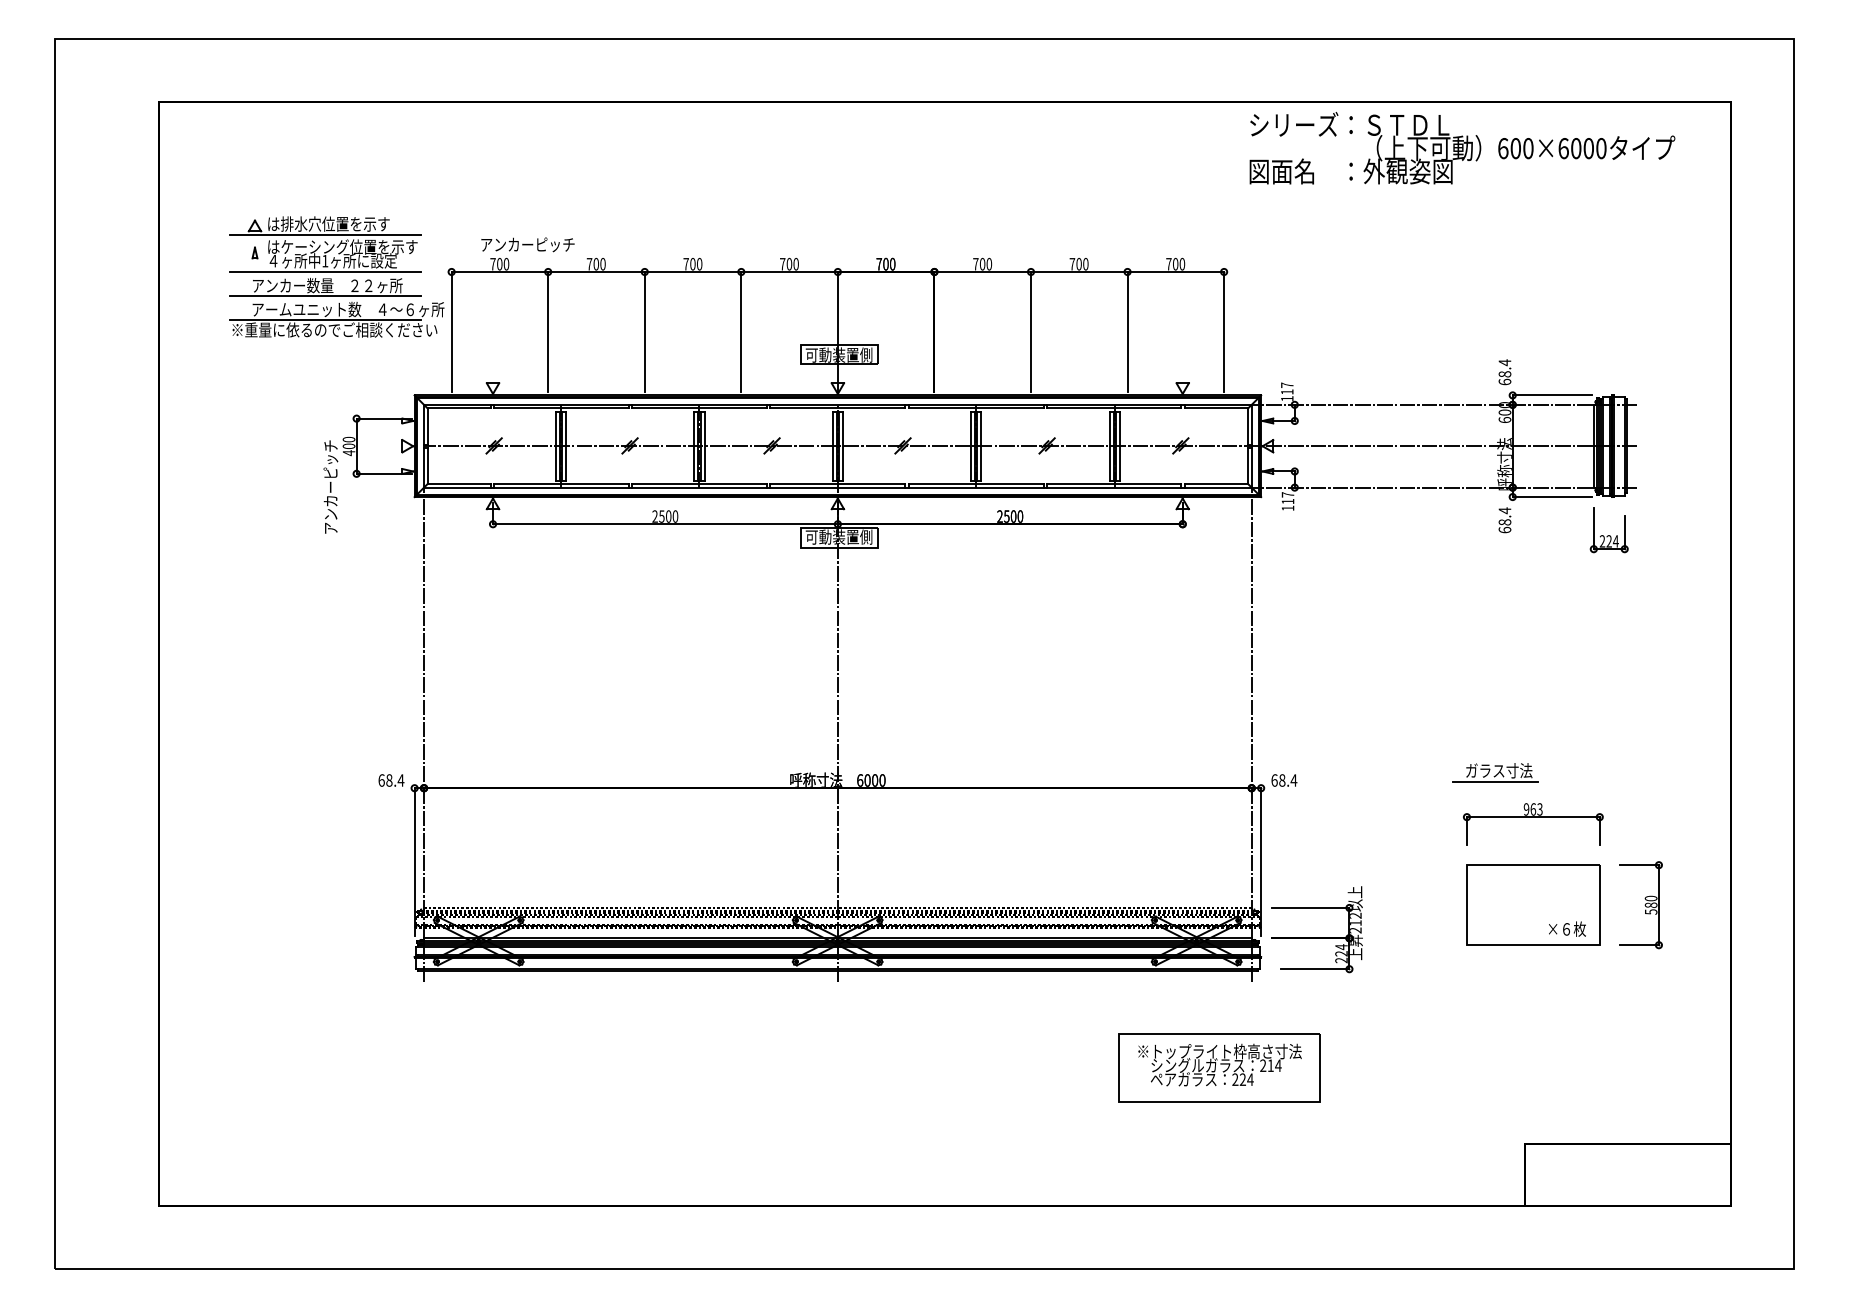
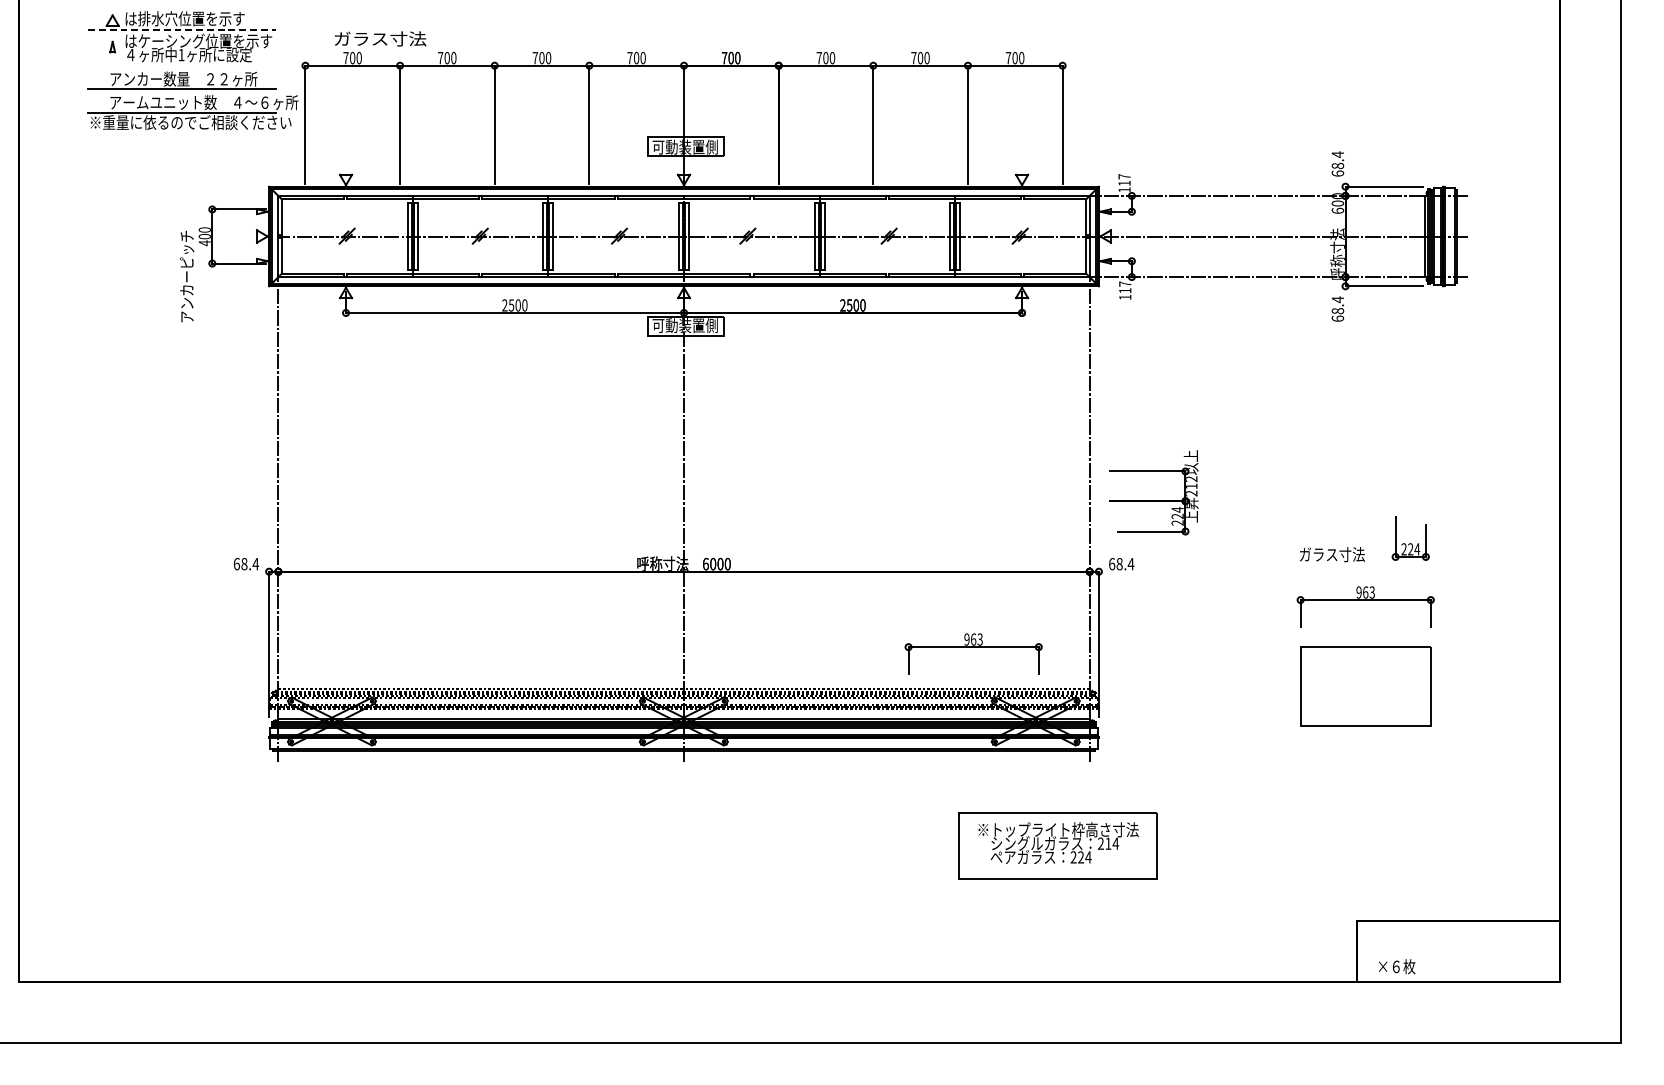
line: (325, 235) -> (181, 29), solid -> dashed
text: (527, 244) -> (379, 38), アンカーピッチ -> ガラス寸法
line: (325, 271) -> (181, 65), removed
part: (1608, 530) -> (1409, 538), moved
line: (1495, 782) -> (1328, 566), removed
part: (1133, 865) -> (973, 647), added
part: (1640, 905) -> (1470, 686), removed
text: (1567, 928) -> (1397, 966), moved
part: (1316, 937) -> (1153, 500), moved

